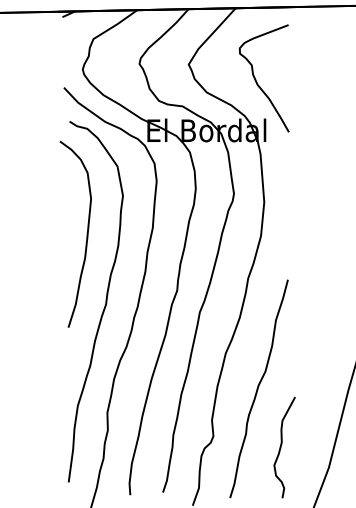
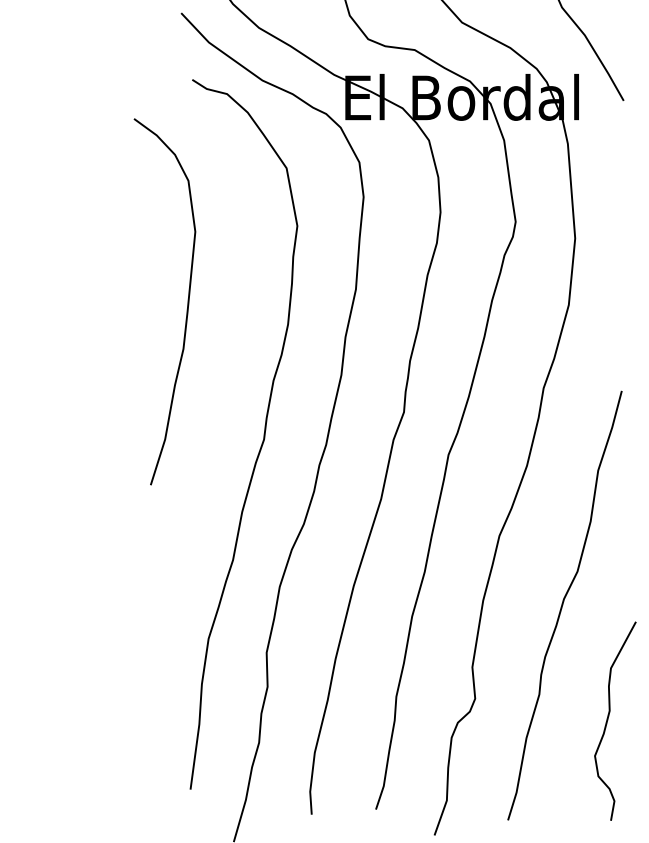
part: (86, 233) -> (186, 299), moved

